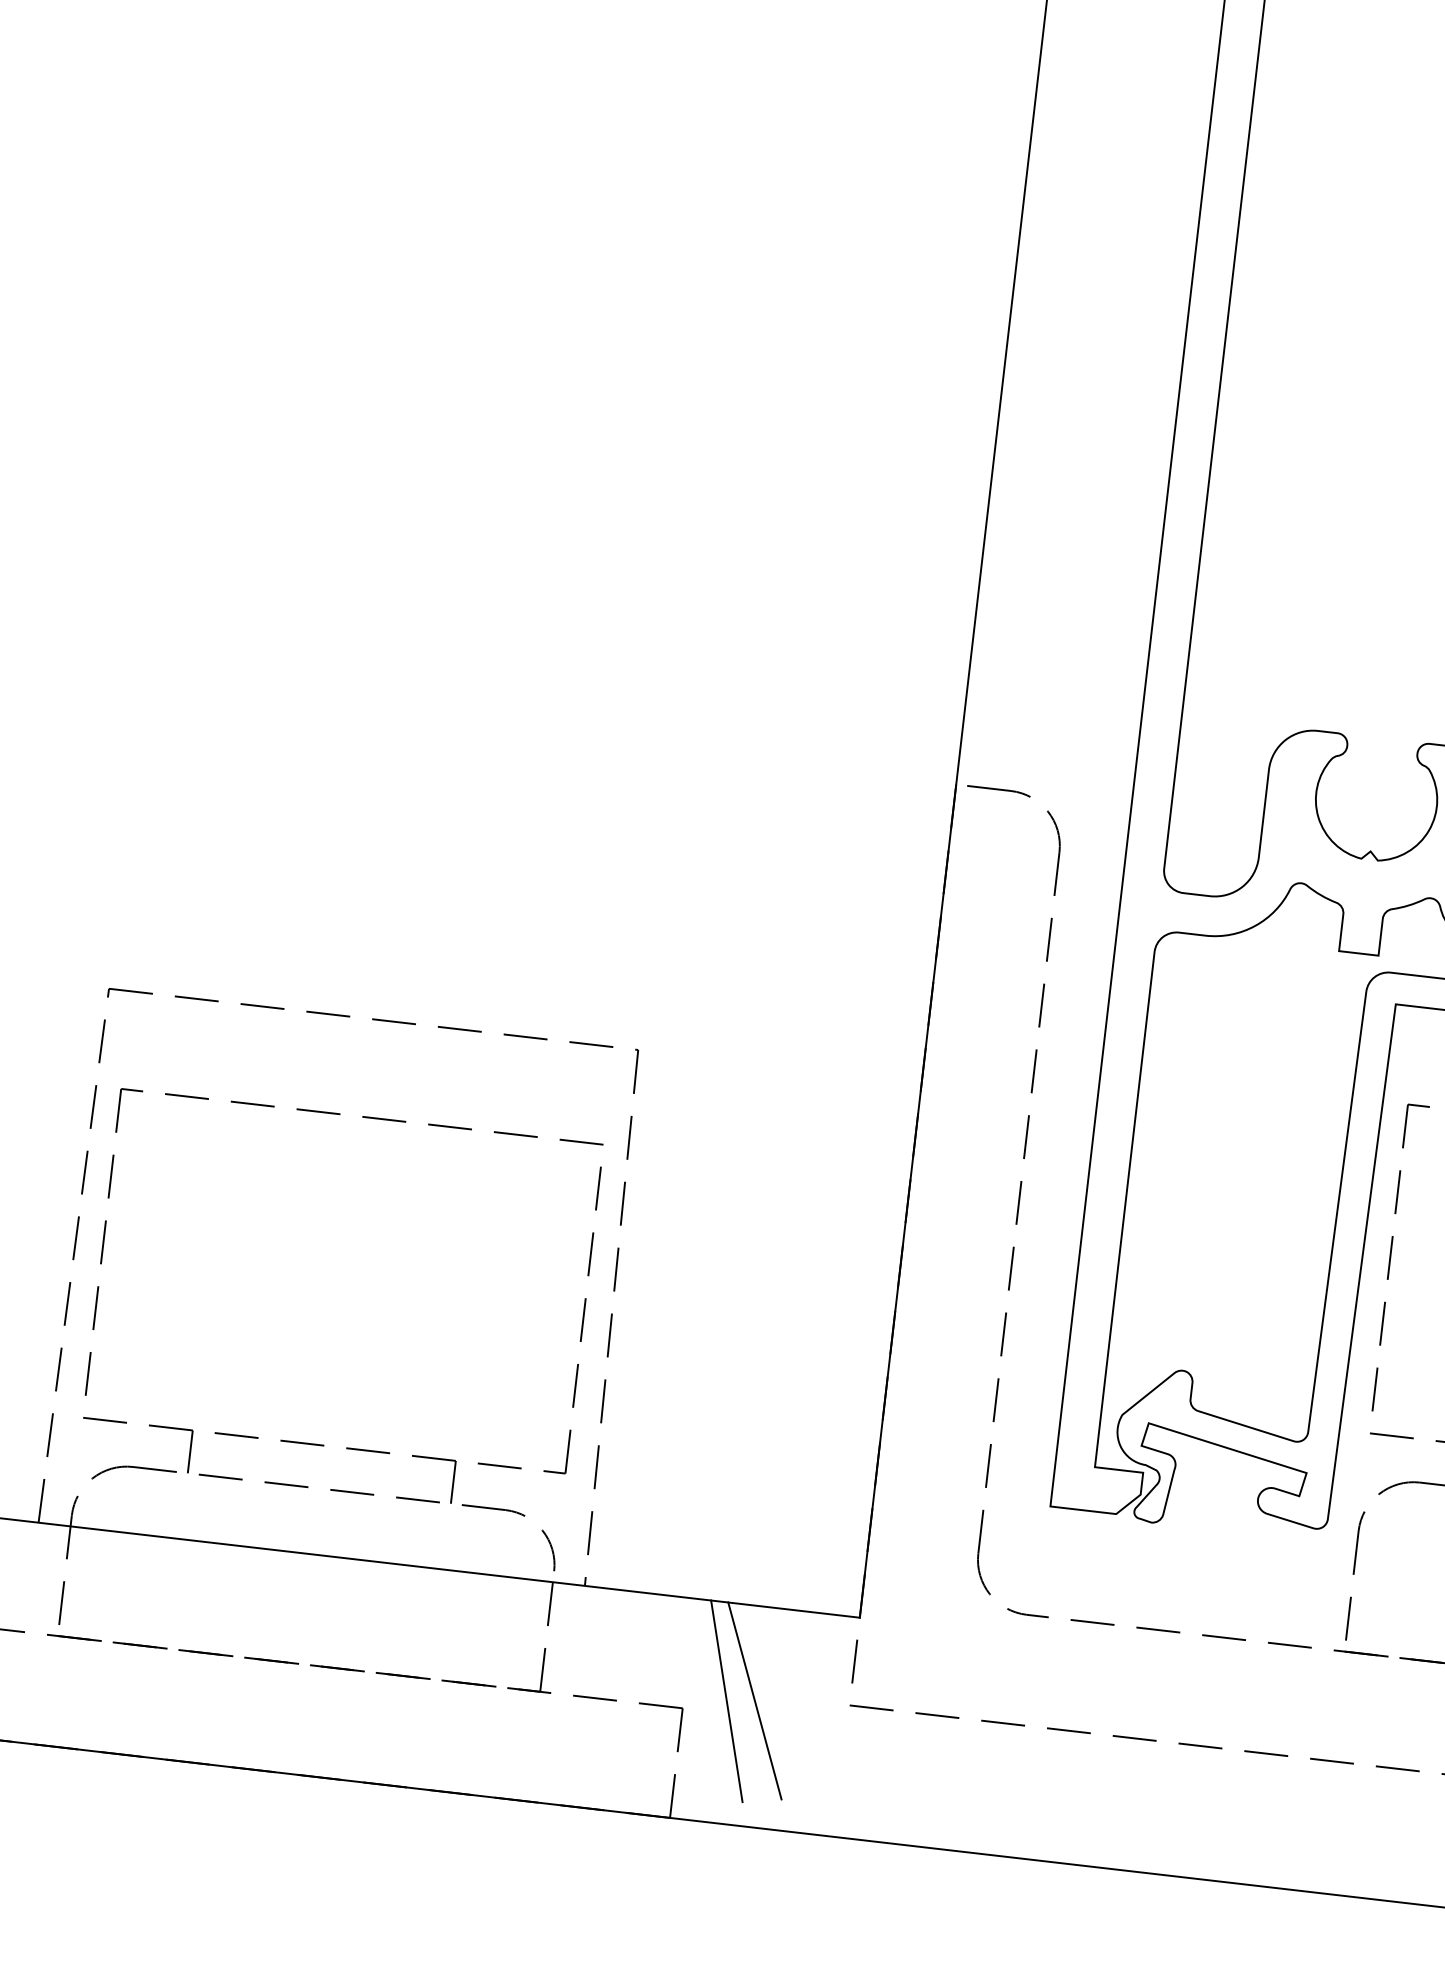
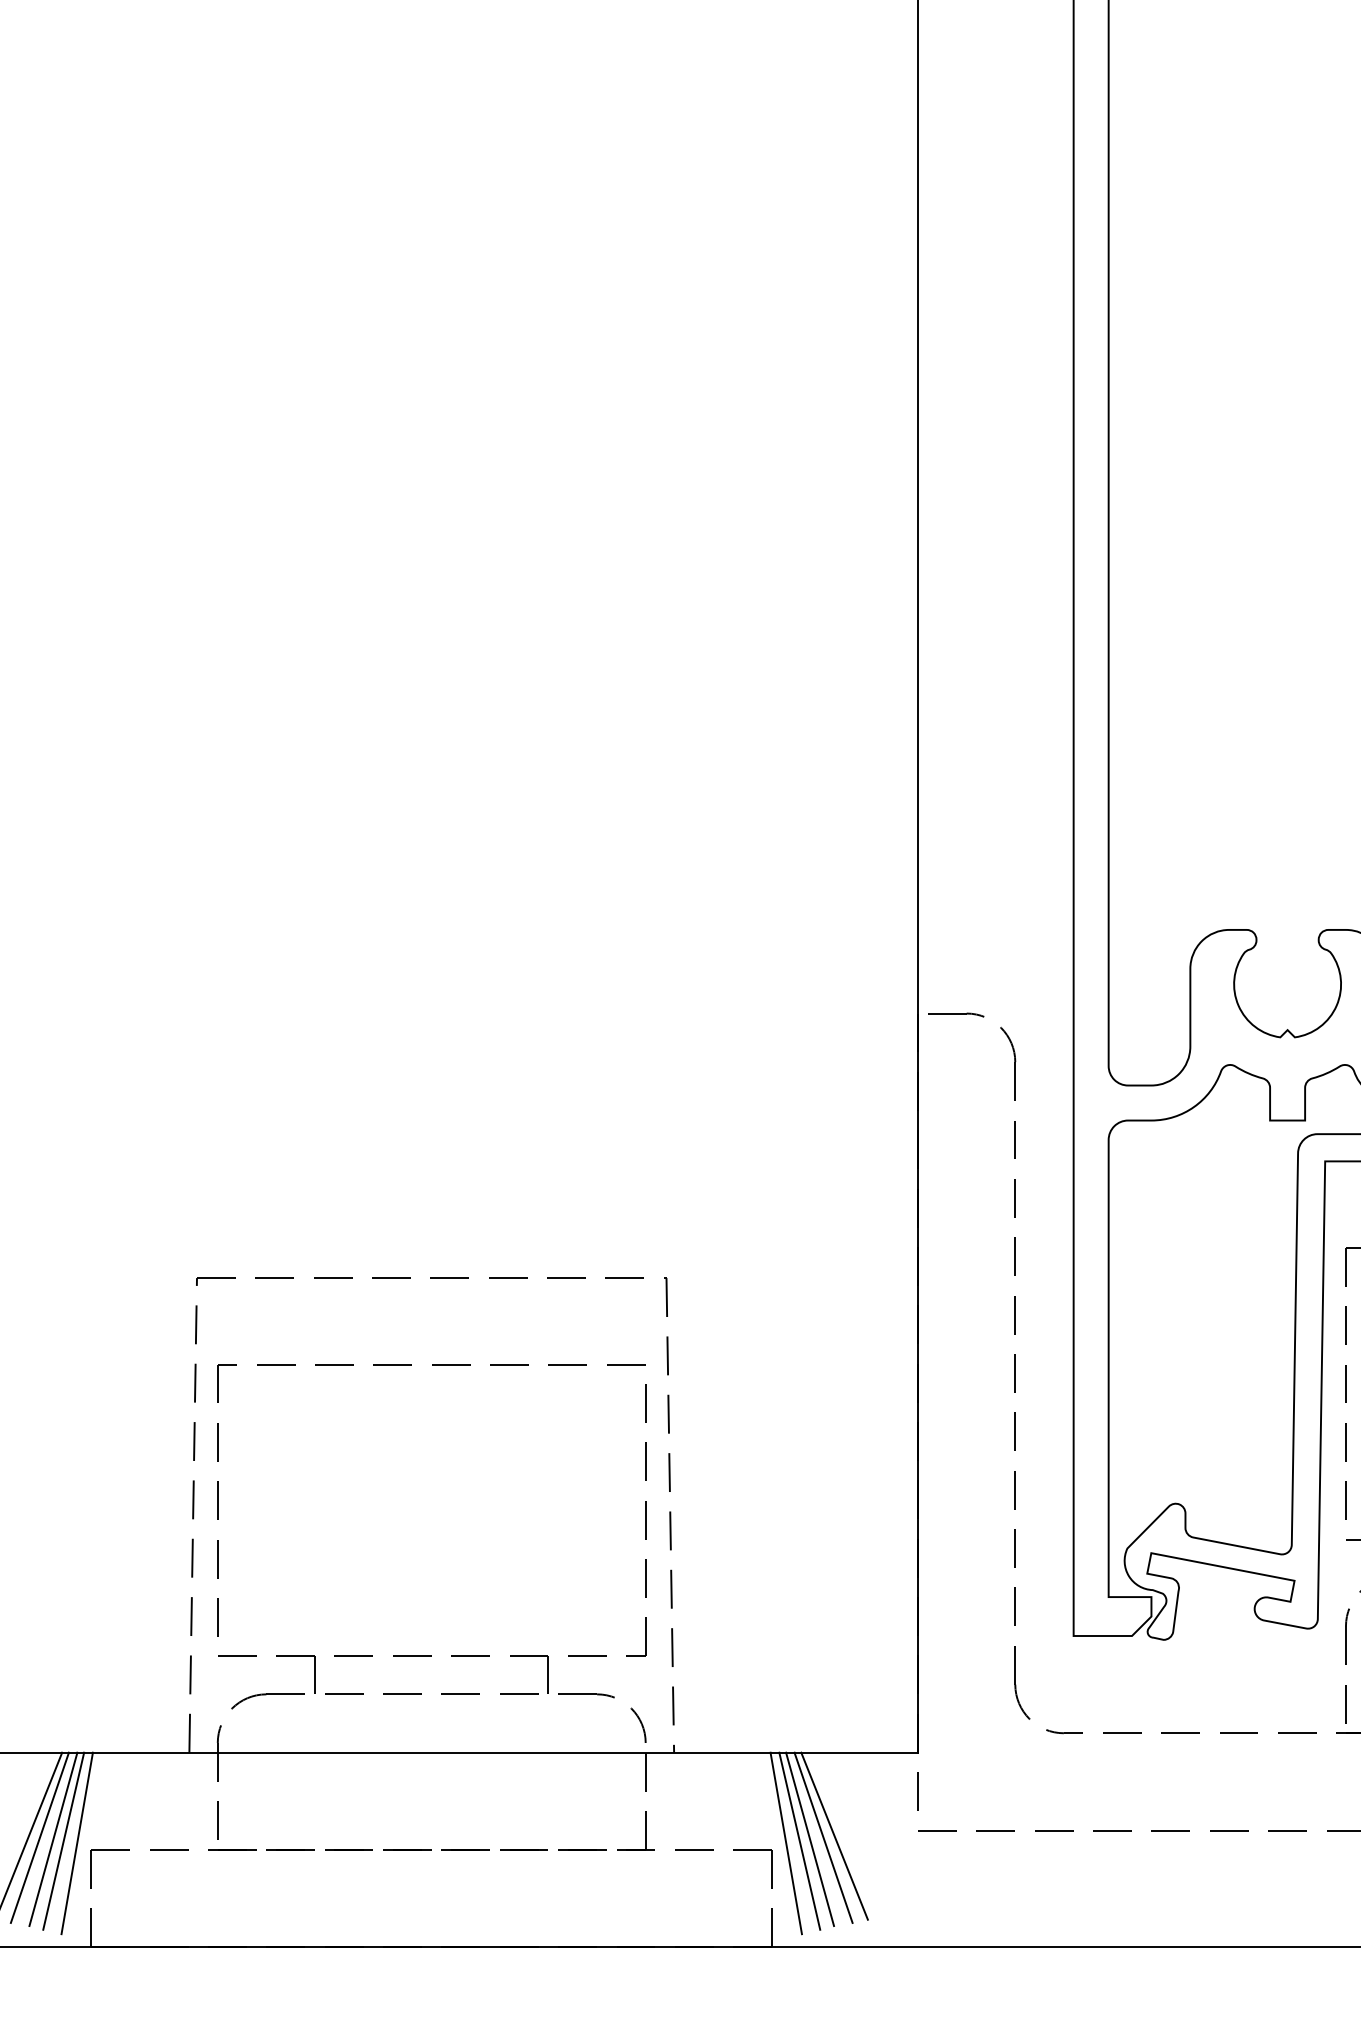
line: (742, 1700) -> (823, 1837), added
line: (714, 1701) -> (799, 1840), added
line: (698, 1702) -> (785, 1843), added

